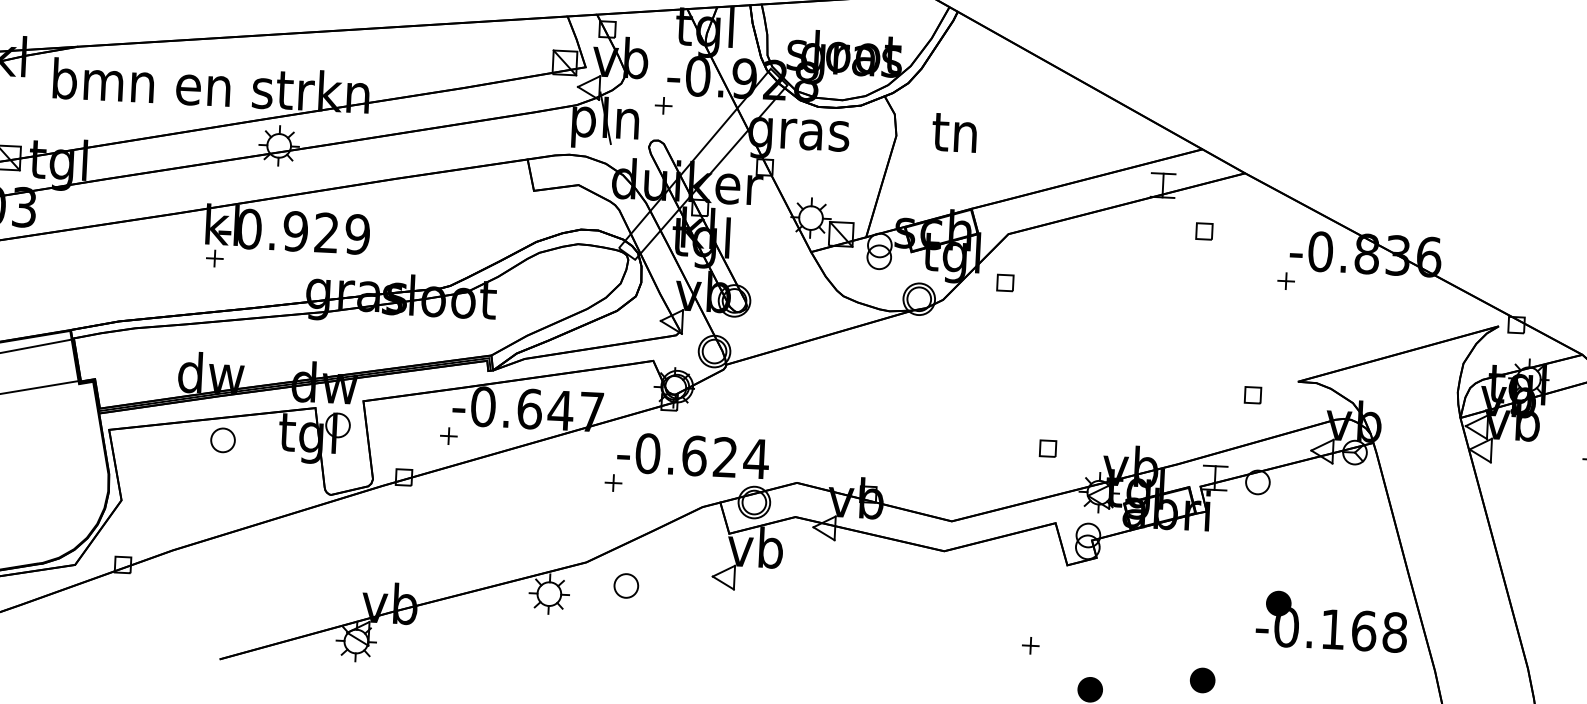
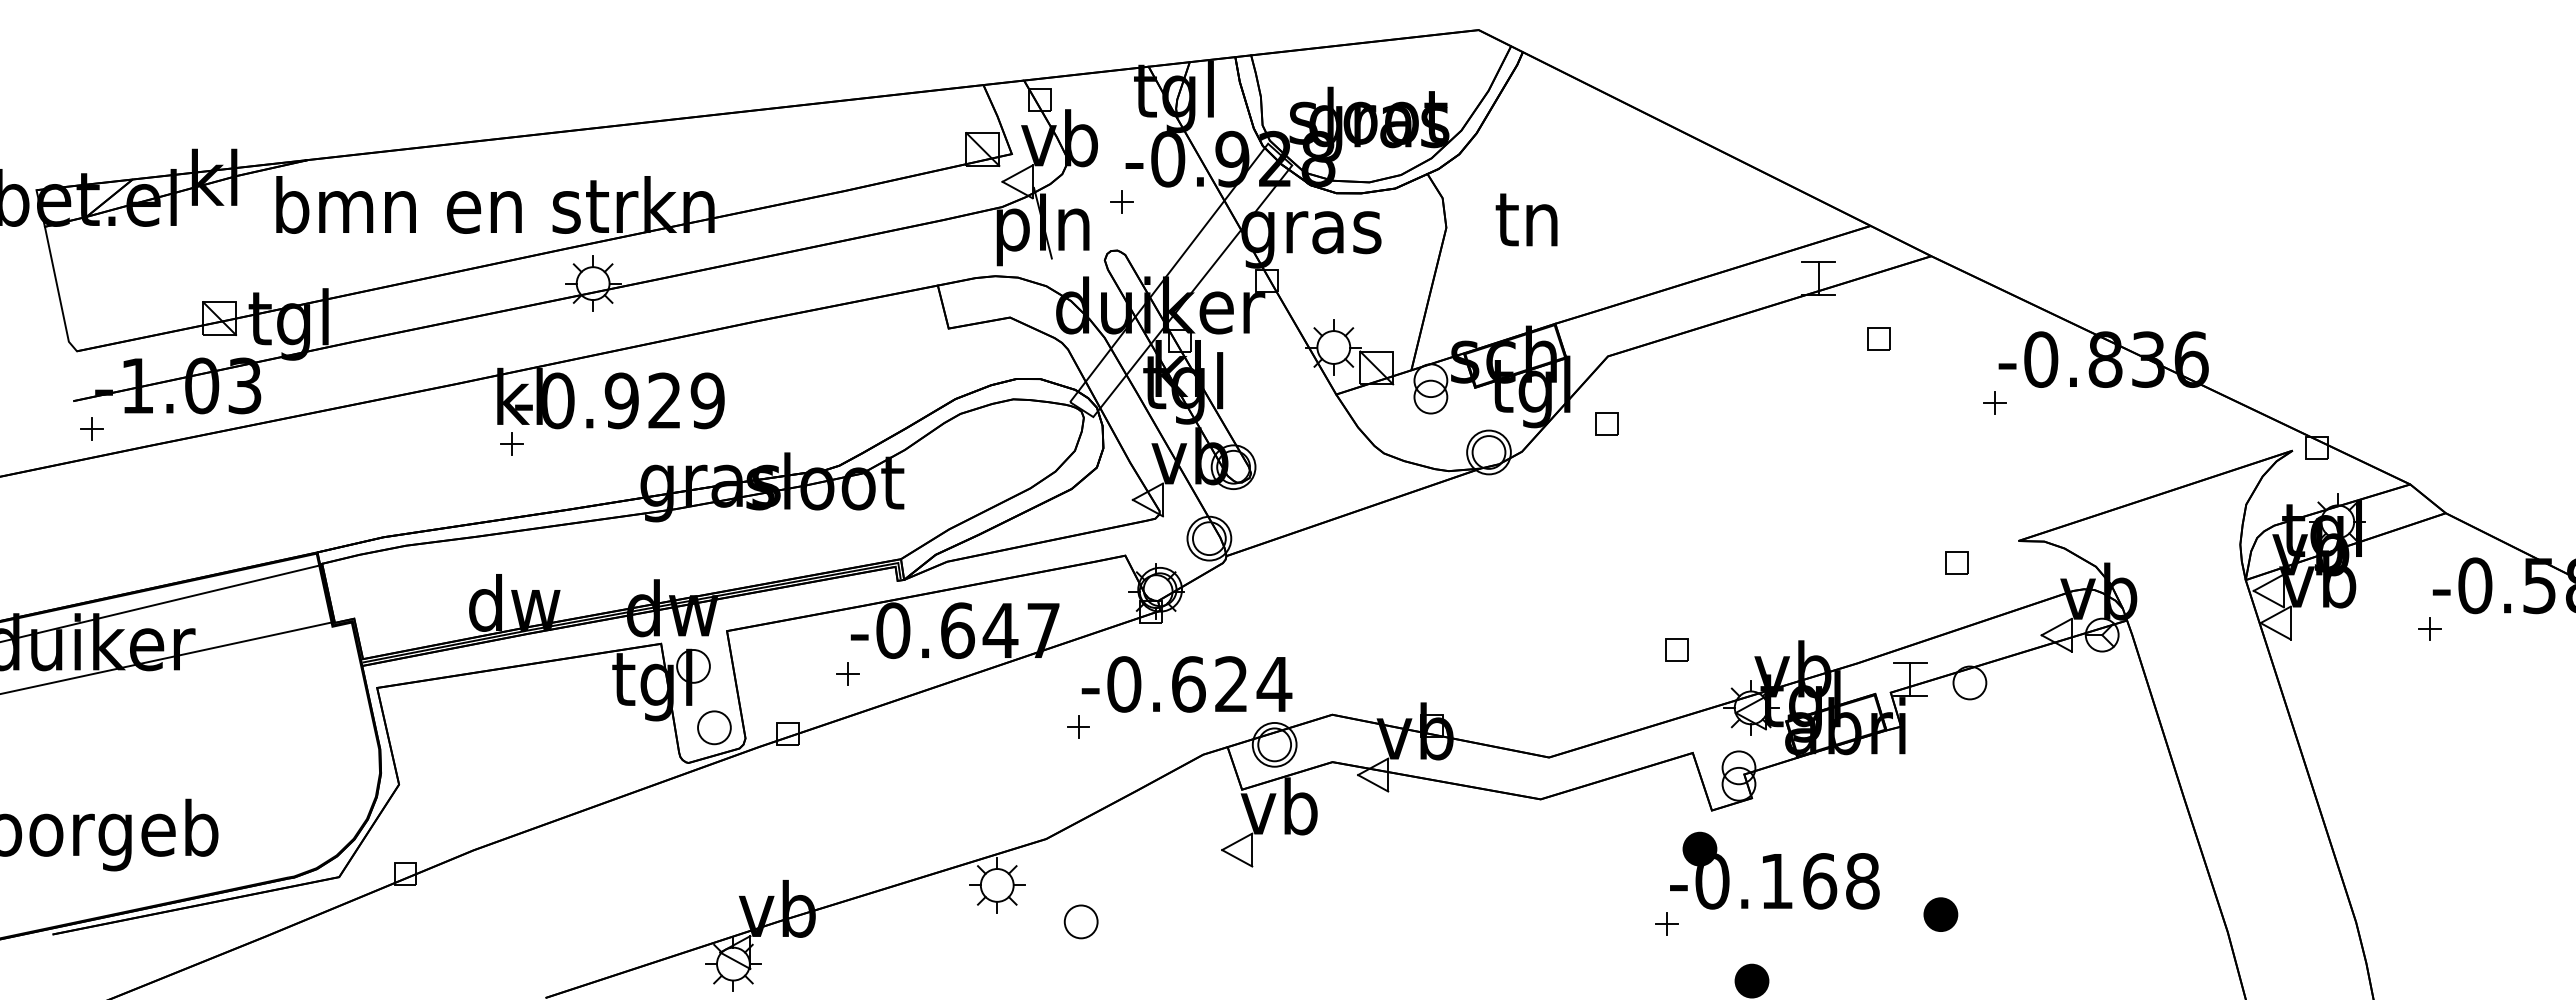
part: (223, 440) -> (714, 727), moved
part: (625, 585) -> (1080, 921), moved
part: (1331, 621) -> (1774, 870), moved
part: (1202, 680) -> (1940, 914), moved

